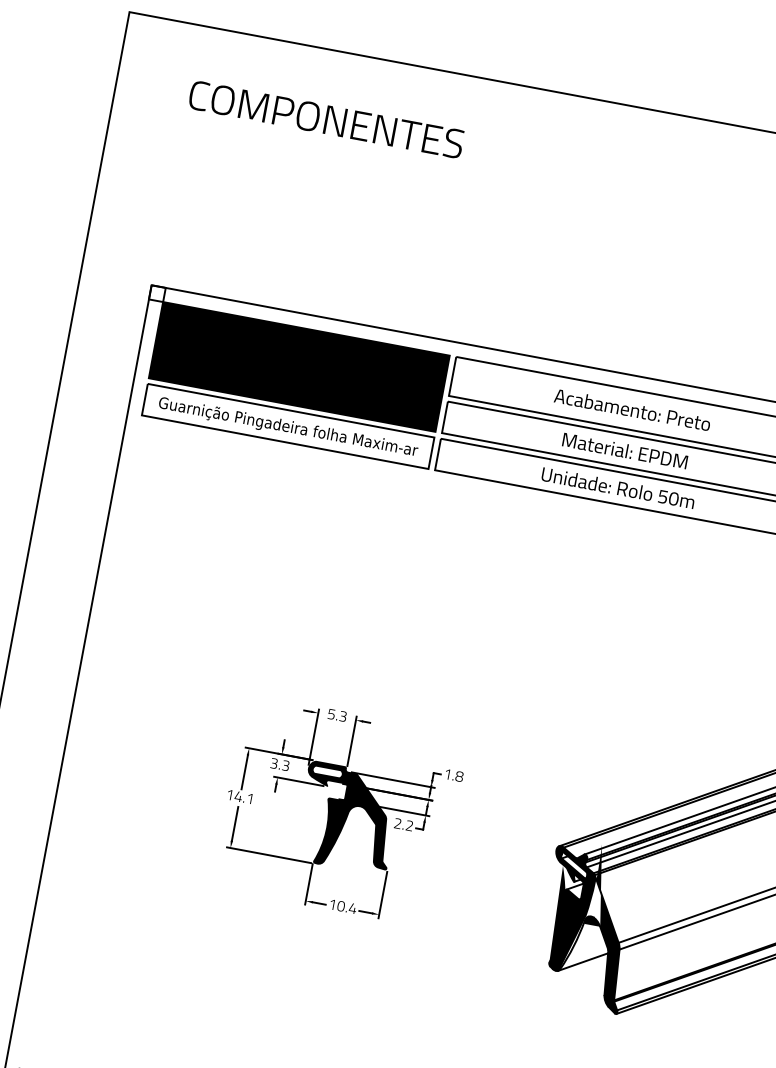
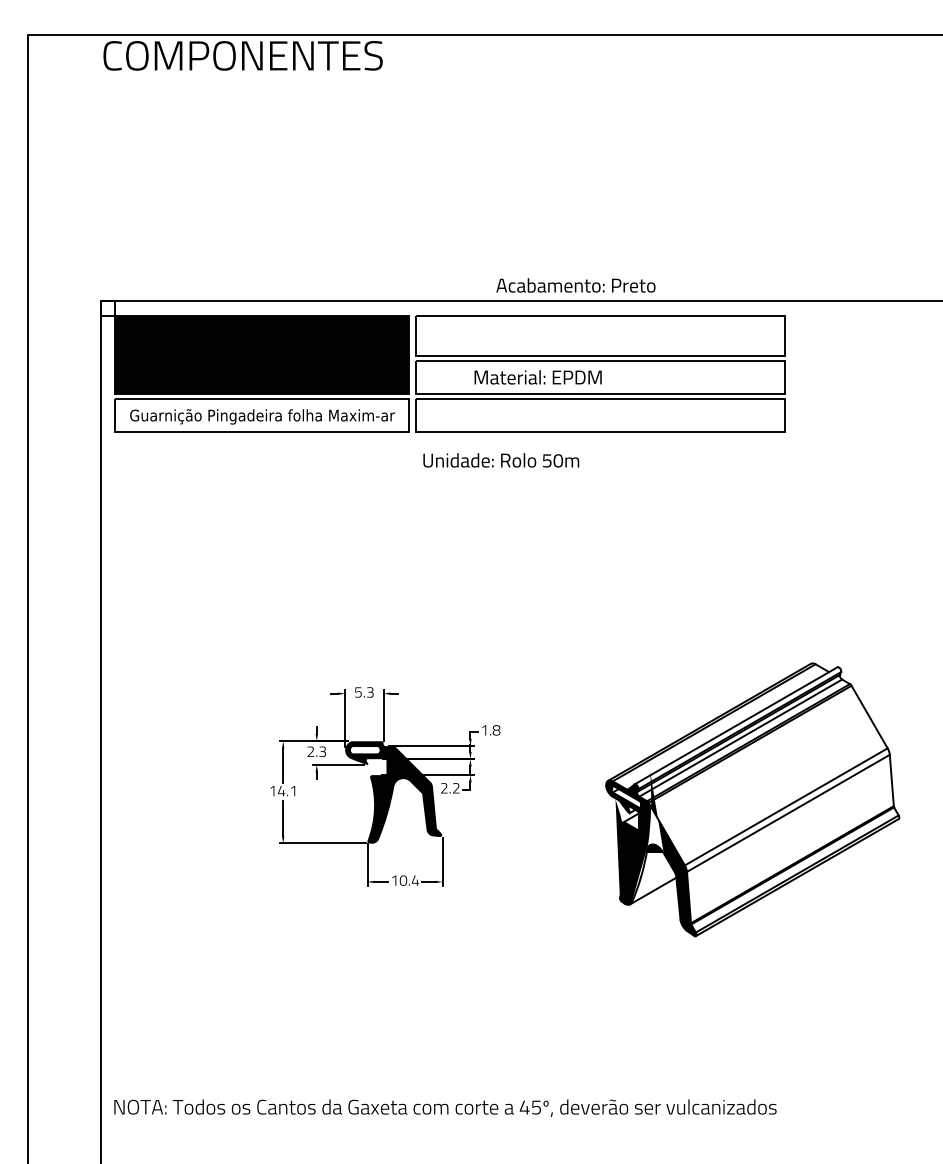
text: (325, 119) -> (242, 55), moved
text: (632, 409) -> (575, 285), moved
text: (624, 450) -> (537, 377), moved
text: (618, 488) -> (501, 460), moved
text: (274, 764) -> (311, 752), 3.3 -> 2.3

